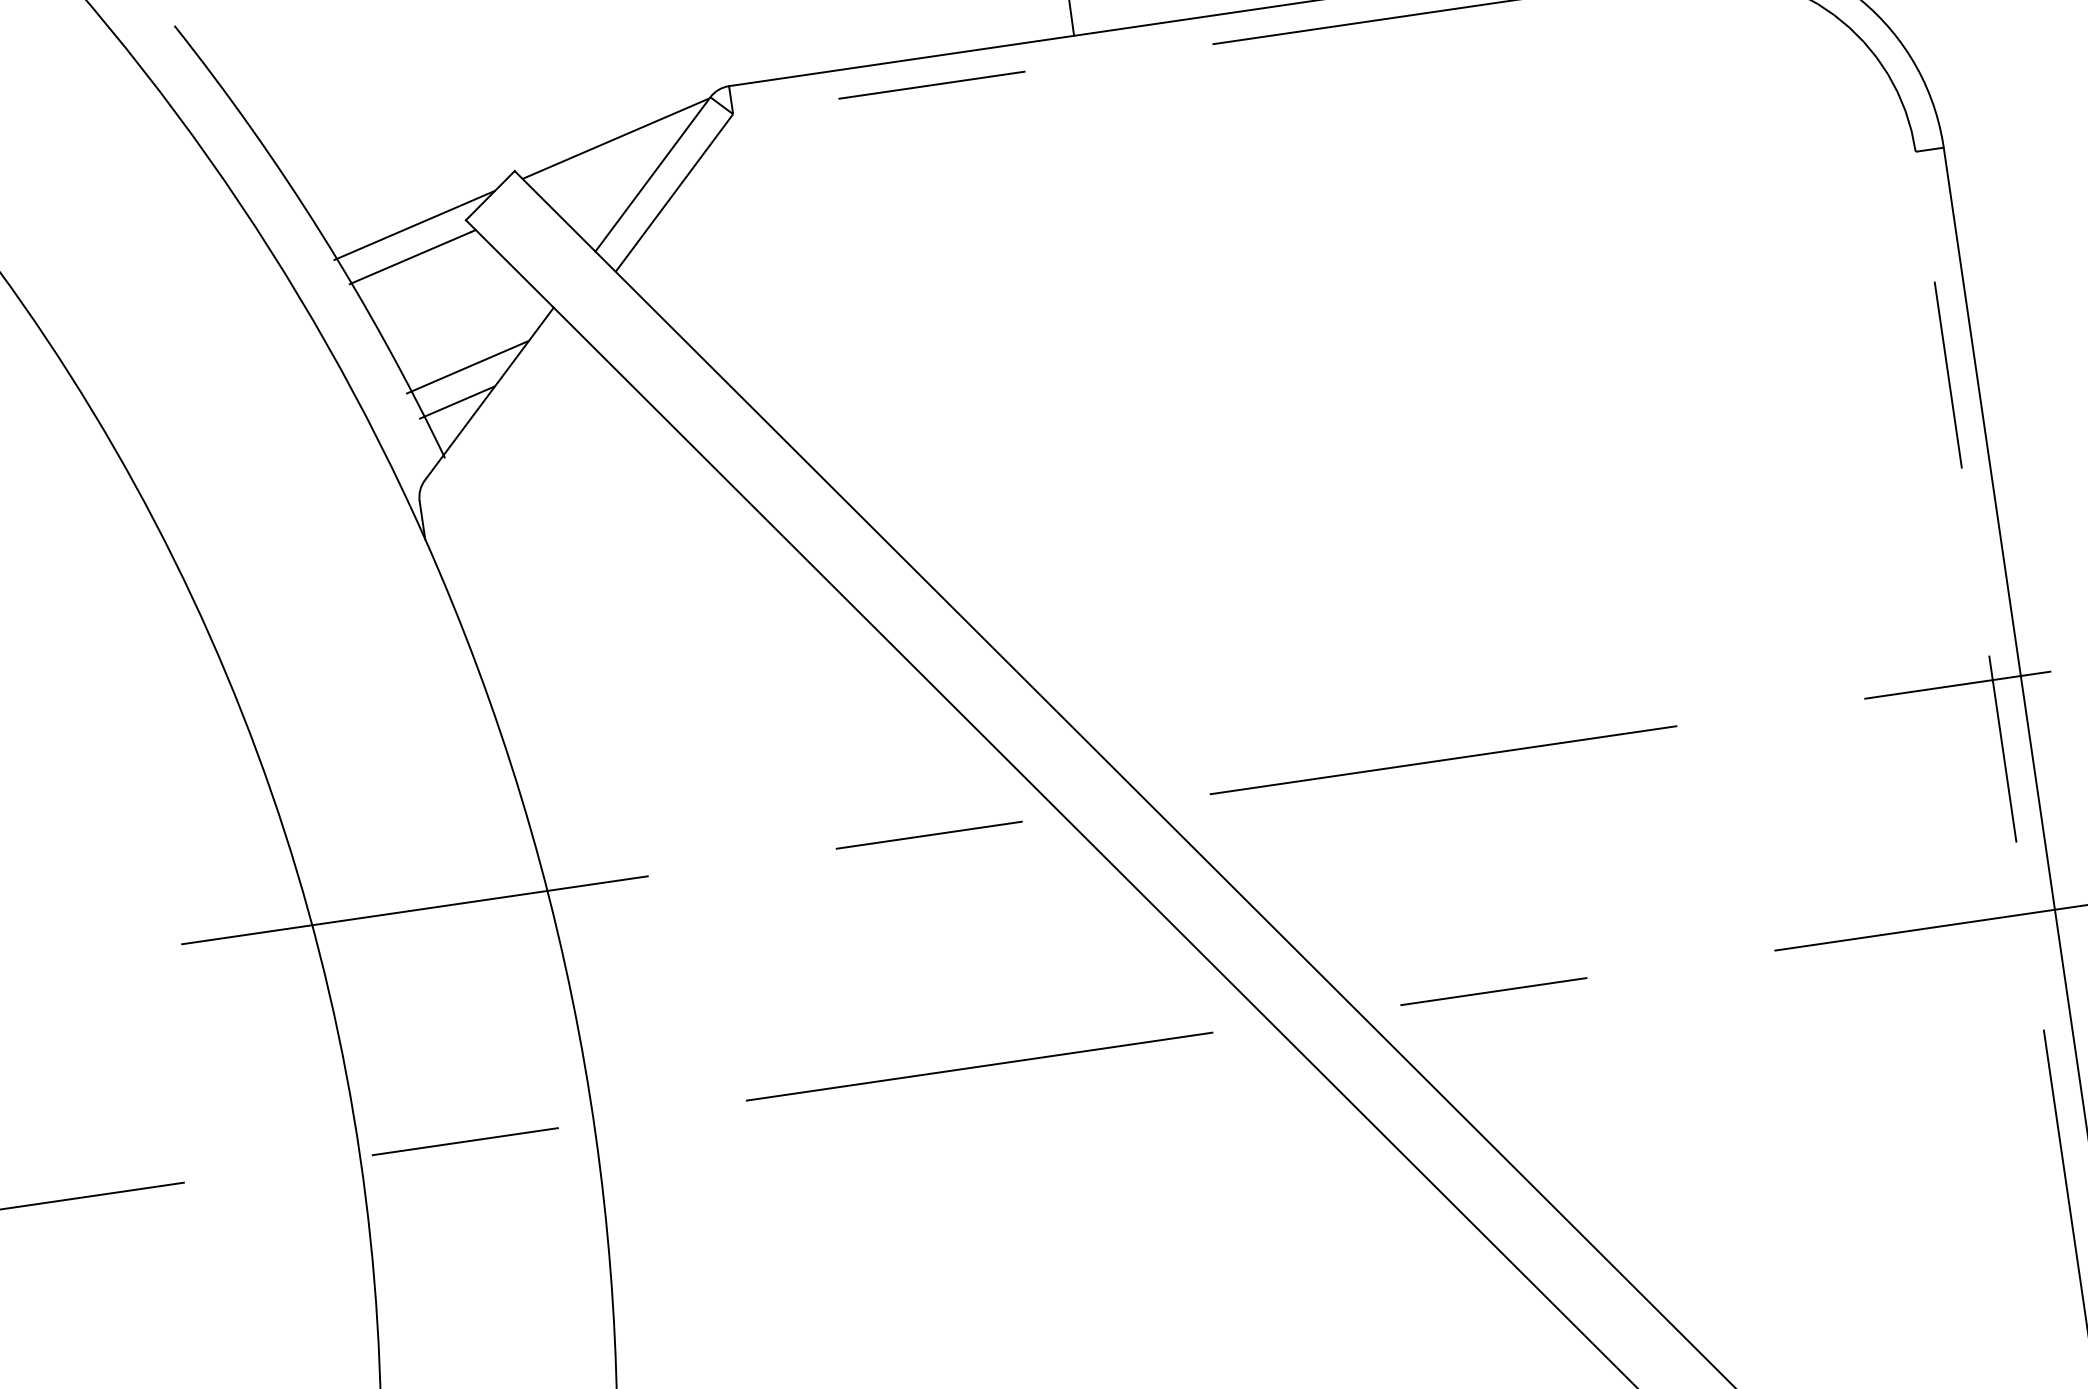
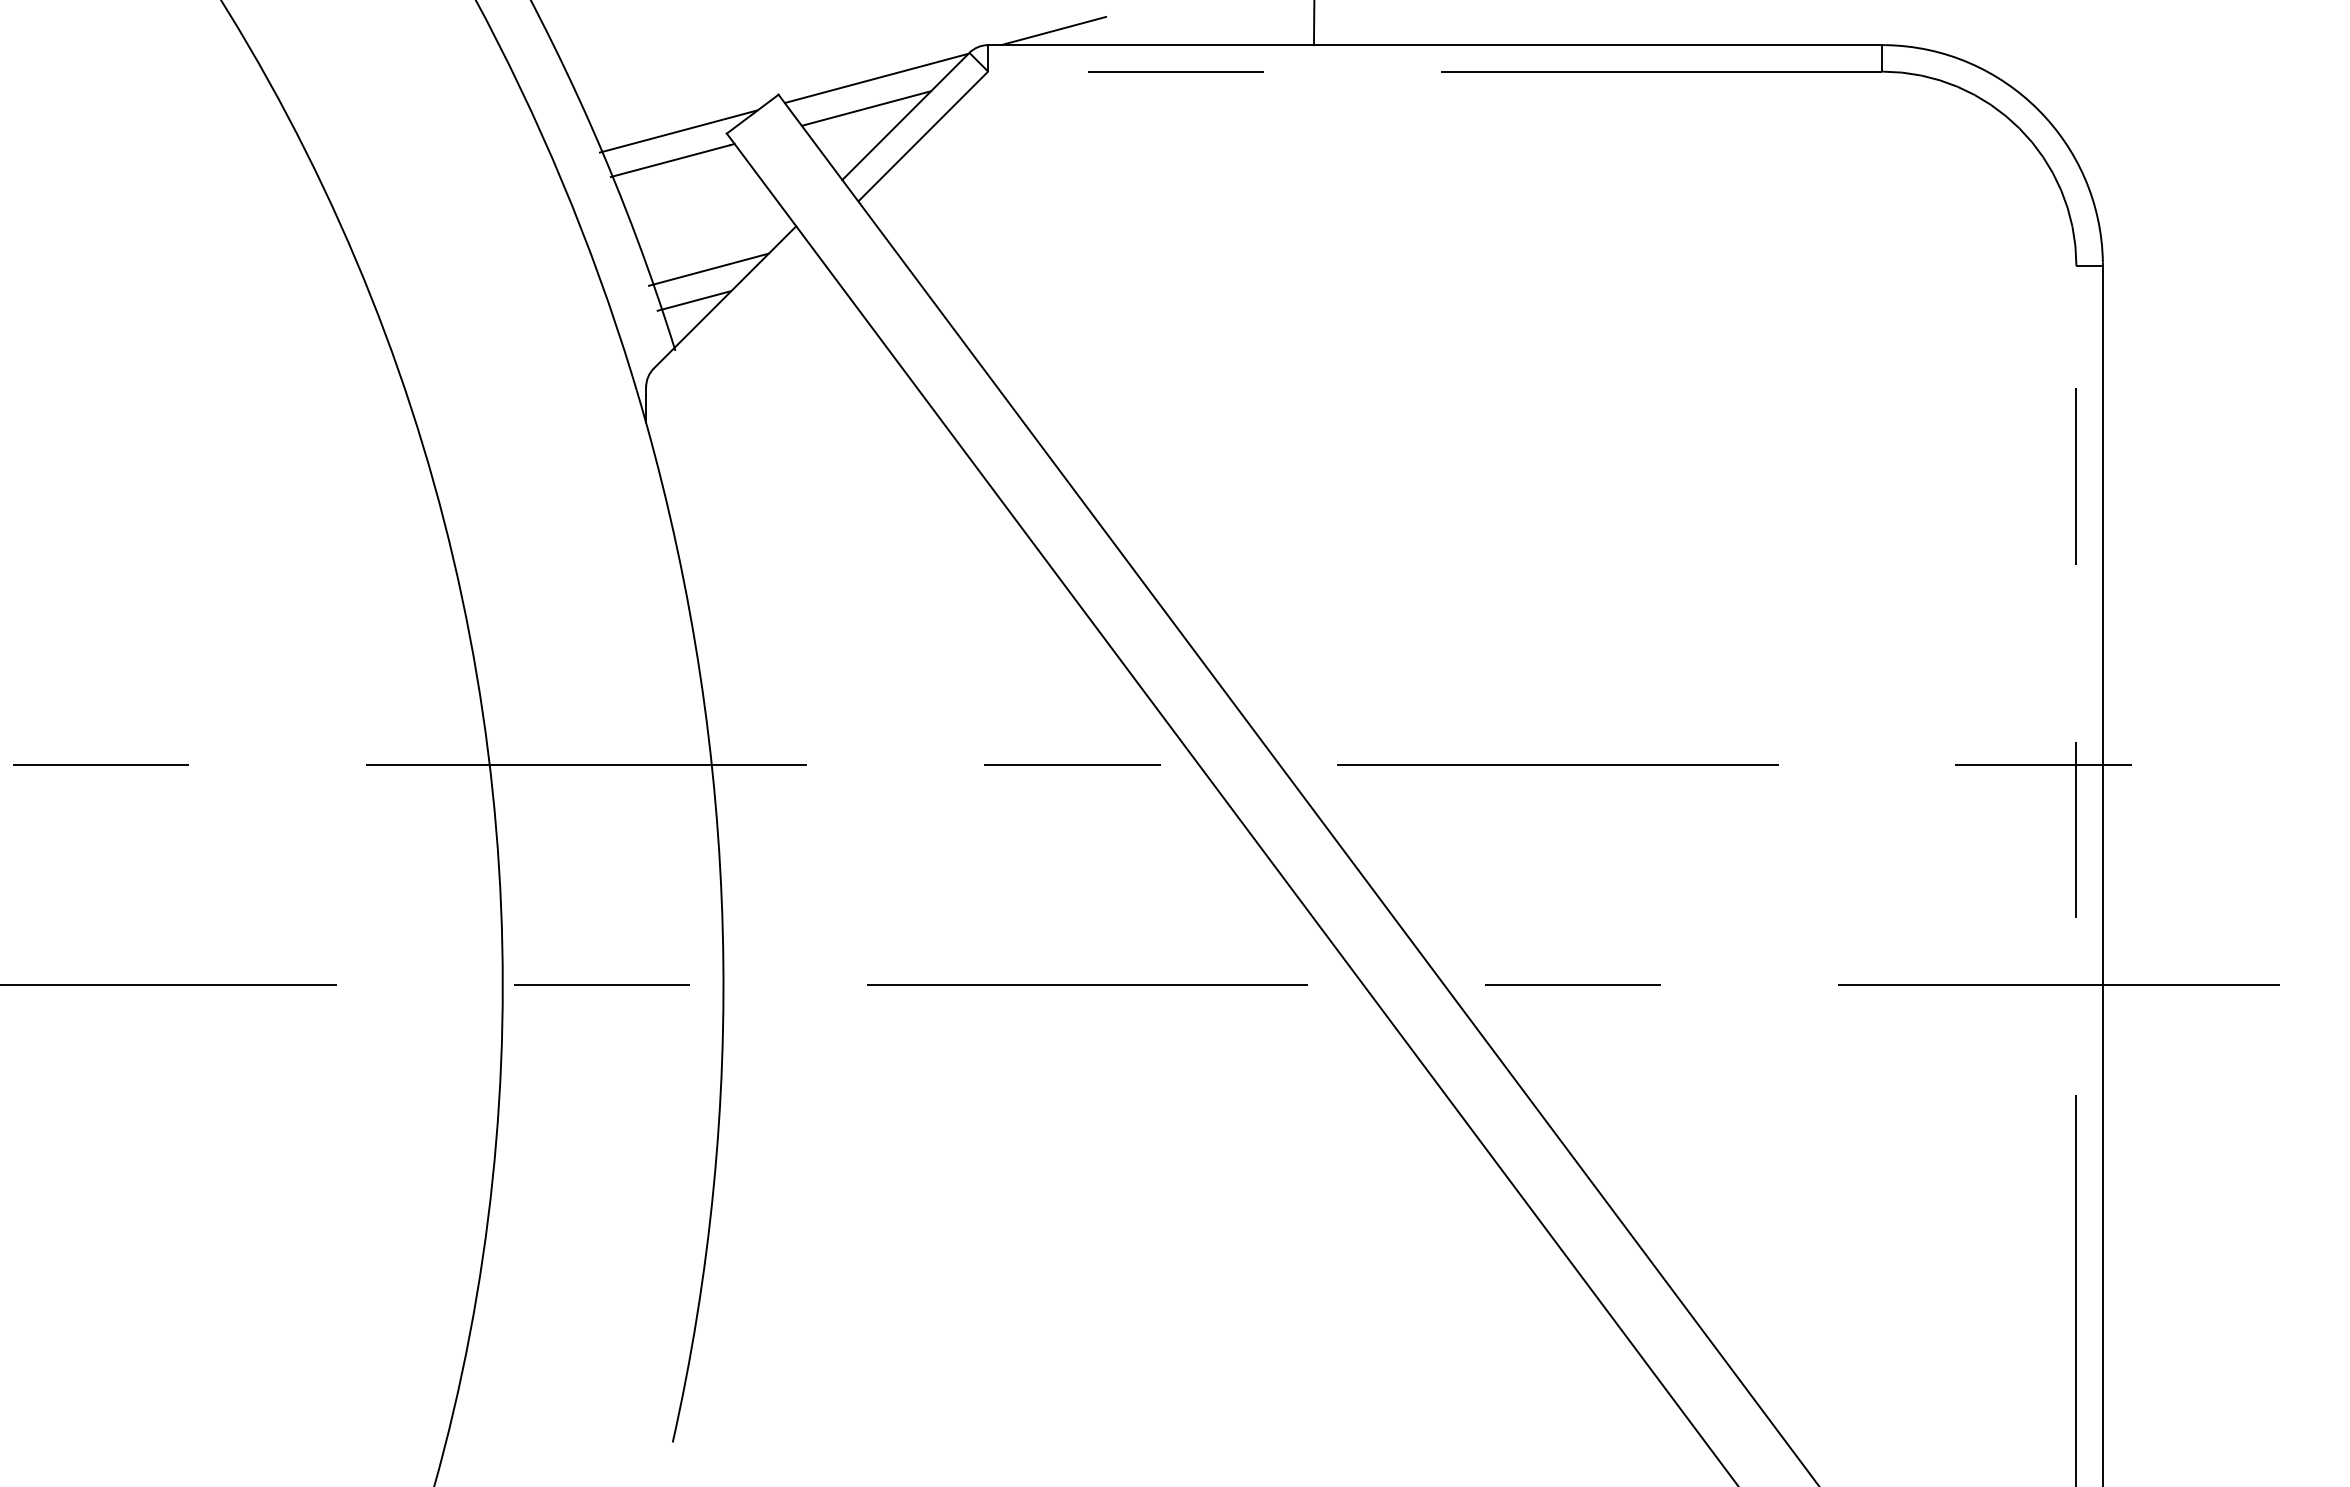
line: (797, 60) -> (1054, 30), added
line: (609, 172) -> (866, 108), added

